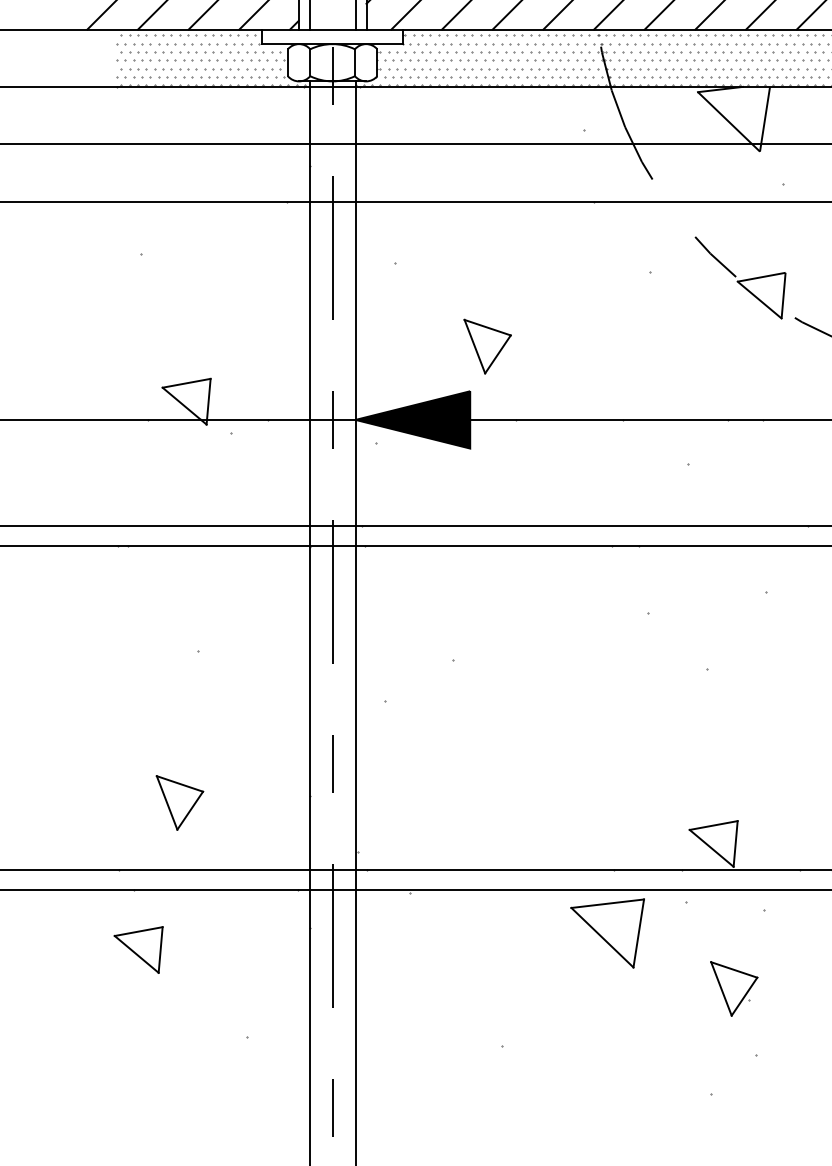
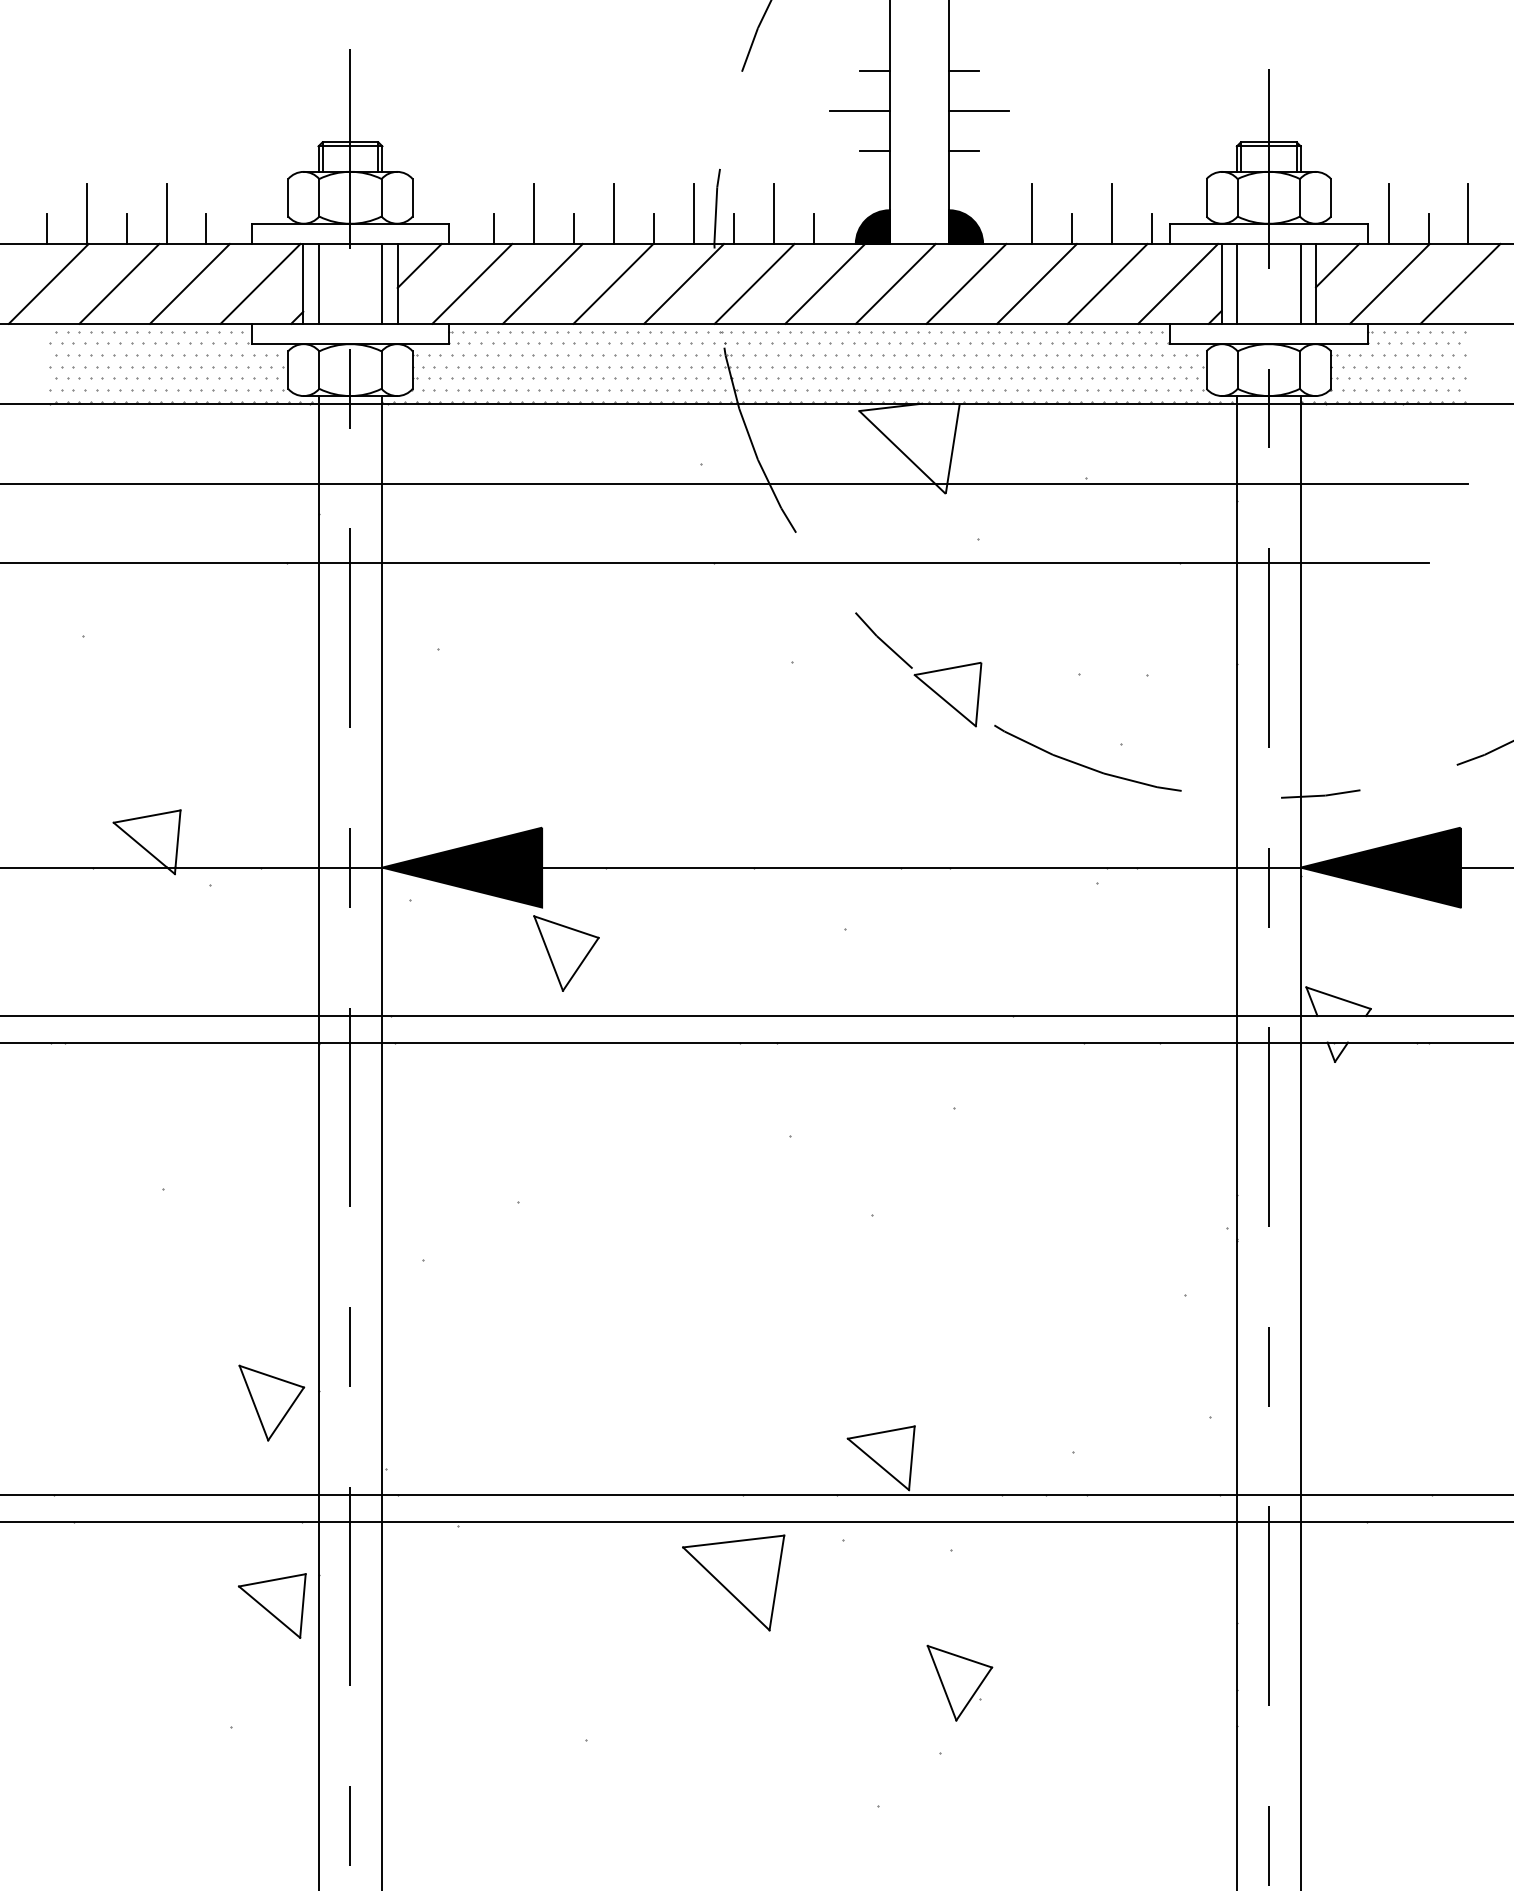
part: (487, 346) -> (566, 953), moved
part: (179, 802) -> (271, 1402), moved
part: (138, 949) -> (271, 1605), moved
part: (733, 988) -> (959, 1682), moved

